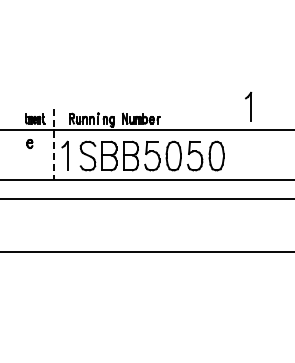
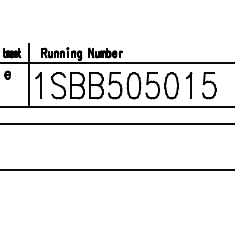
part: (248, 106) -> (189, 85), moved
line: (54, 144) -> (29, 75), dashed -> solid
part: (259, 156) -> (209, 86), added

